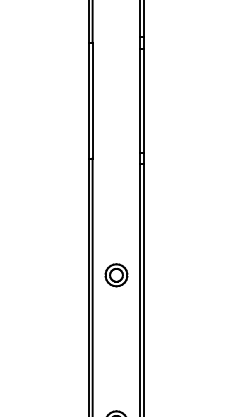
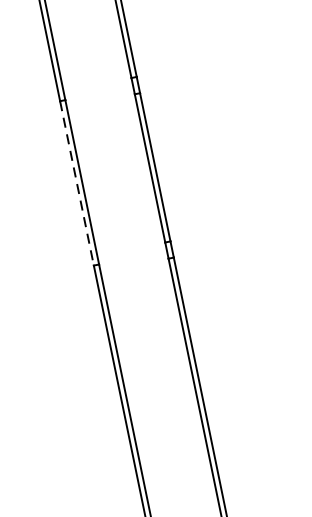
line: (88, 100) -> (76, 183), solid -> dashed
part: (116, 275) -> (167, 423), removed

